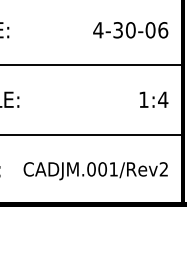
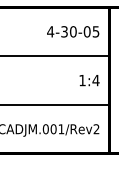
text: (163, 30) -> (96, 32), 4-30-06 -> 4-30-05

